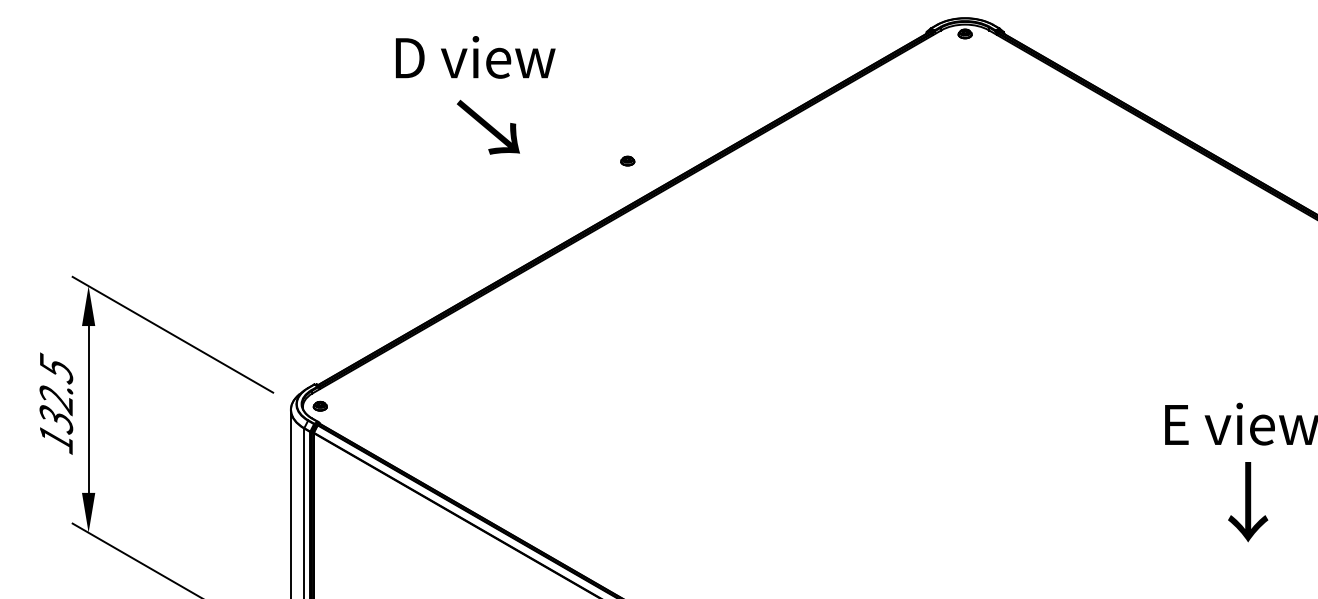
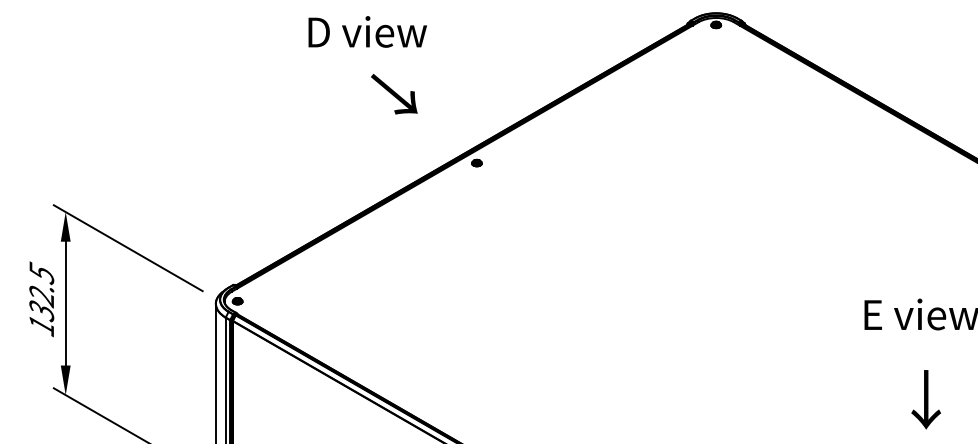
text: (475, 57) -> (367, 32), moved
text: (488, 126) -> (394, 93), moved
part: (627, 160) -> (476, 162), moved
text: (1248, 502) -> (926, 400), moved

